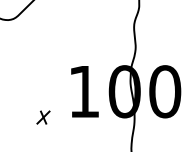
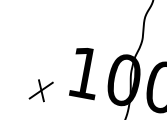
part: (43, 117) -> (41, 90), size x1.67

